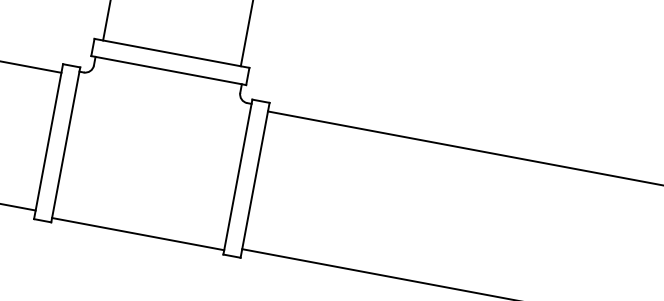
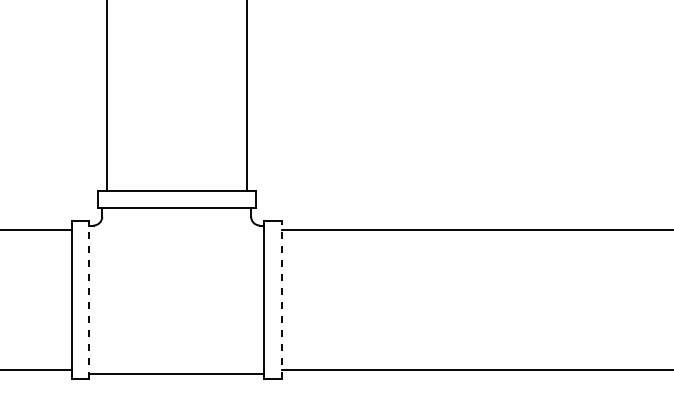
line: (66, 144) -> (89, 299), solid -> dashed
line: (254, 179) -> (281, 299), solid -> dashed

